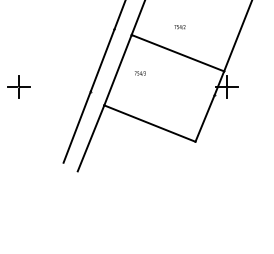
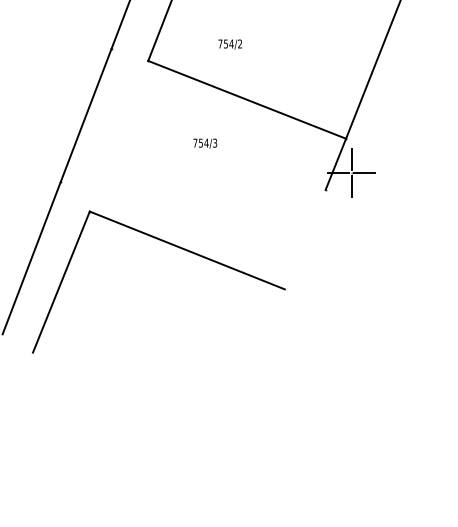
text: (179, 27) -> (229, 44), moved
line: (117, 70) -> (117, 136), removed
text: (140, 73) -> (205, 143), moved
line: (204, 118) -> (304, 239), removed

